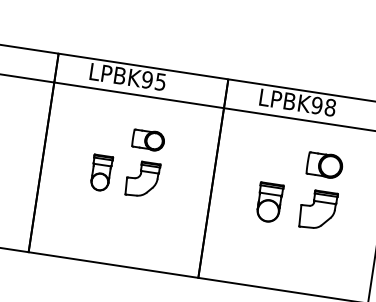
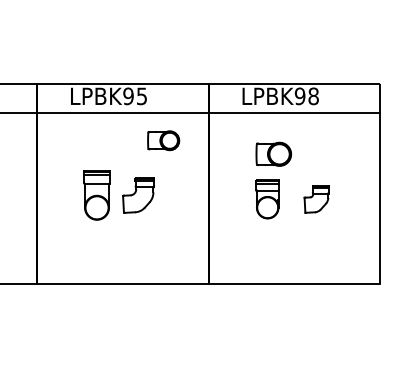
part: (148, 139) -> (163, 140), moved
part: (324, 164) -> (273, 153), moved
part: (100, 173) -> (96, 195), size x1.4
part: (317, 210) -> (316, 199), size x0.7

